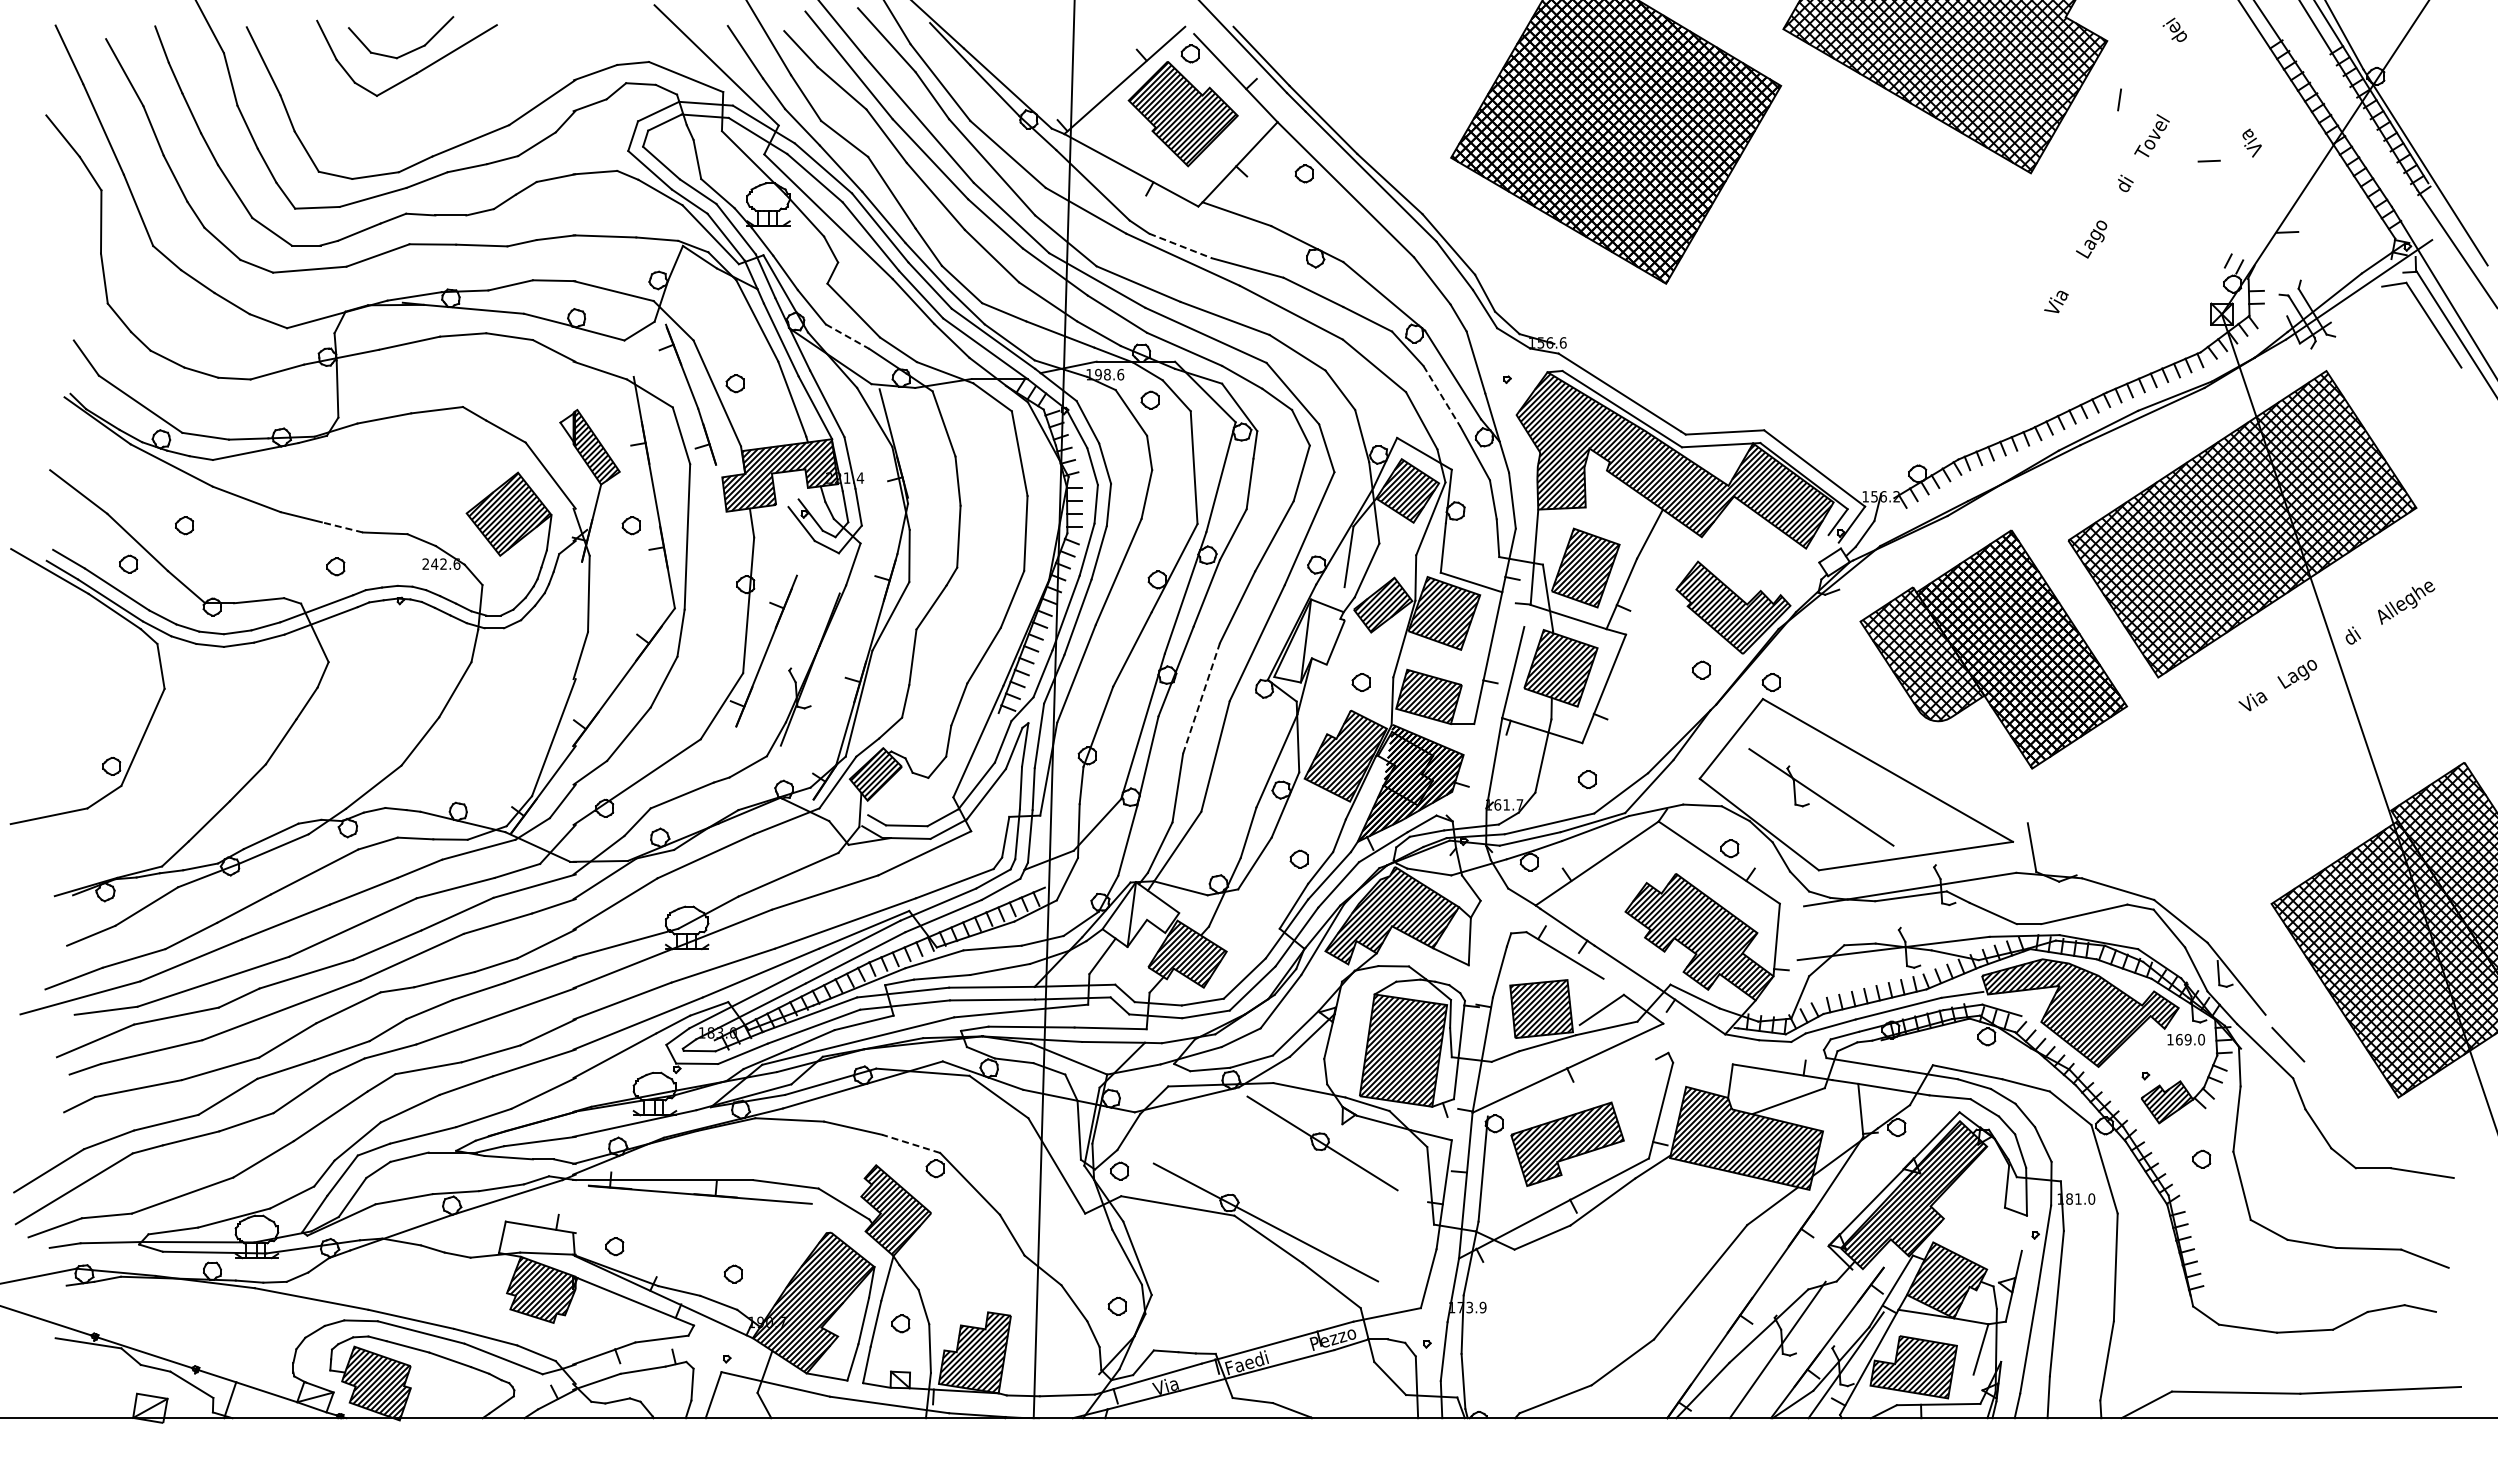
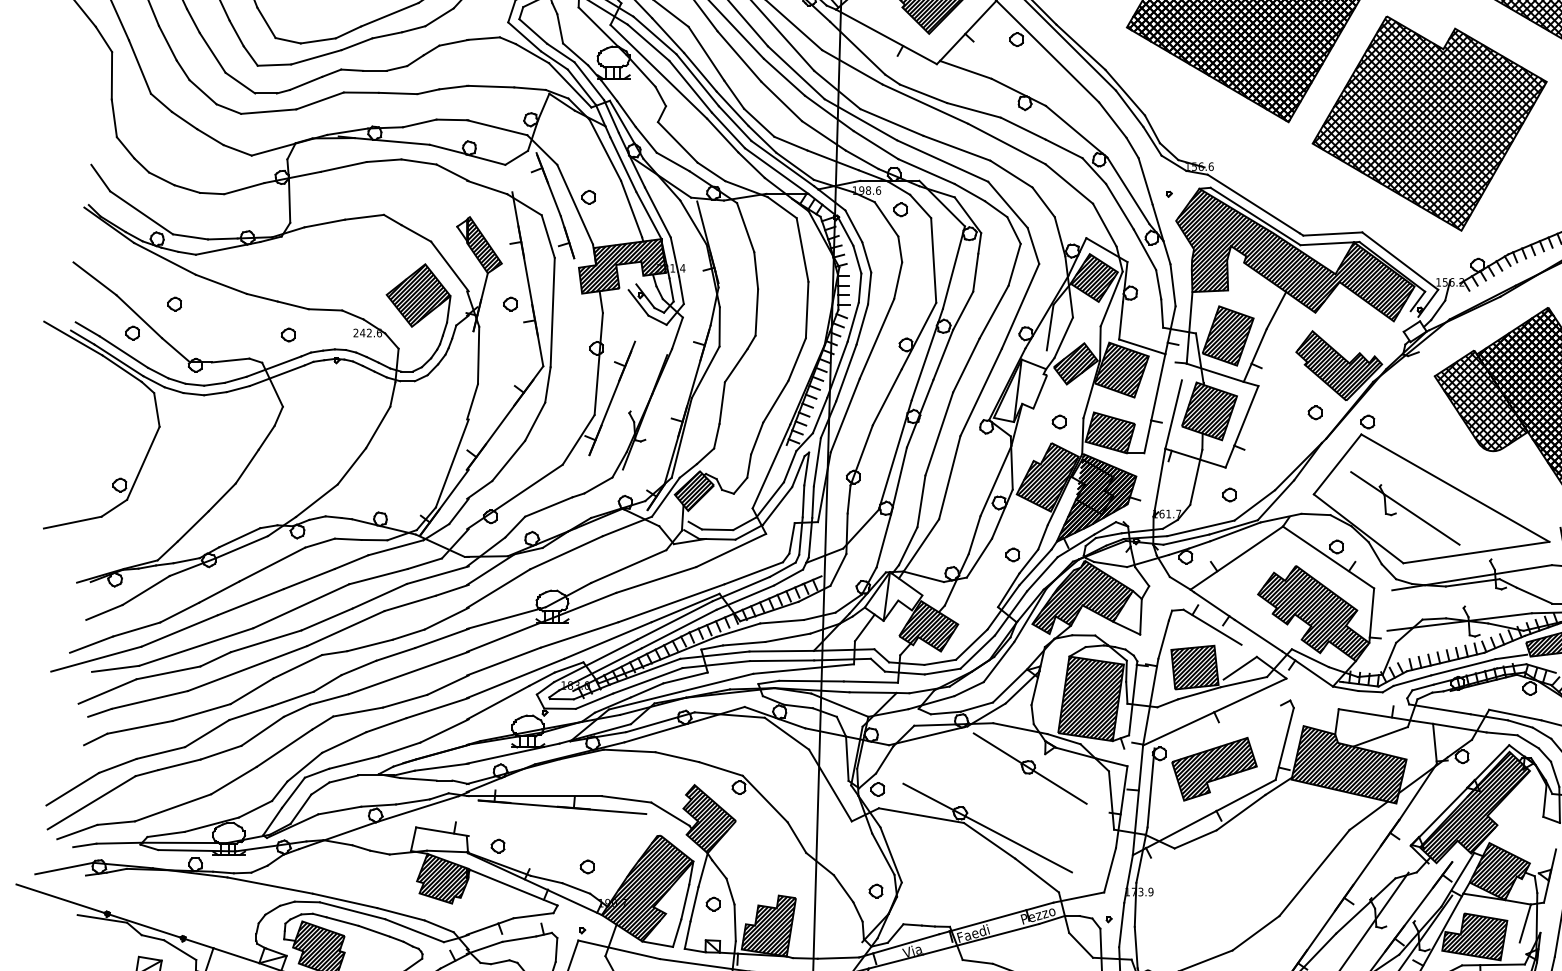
line: (1180, 245) -> (923, 93), dashed -> solid
part: (1853, 285) -> (1429, 123), added
line: (848, 336) -> (673, 161), dashed -> solid
line: (1442, 396) -> (1120, 206), dashed -> solid
line: (341, 527) -> (292, 305), dashed -> solid
line: (1201, 697) -> (939, 433), dashed -> solid
line: (910, 1143) -> (720, 768), dashed -> solid

